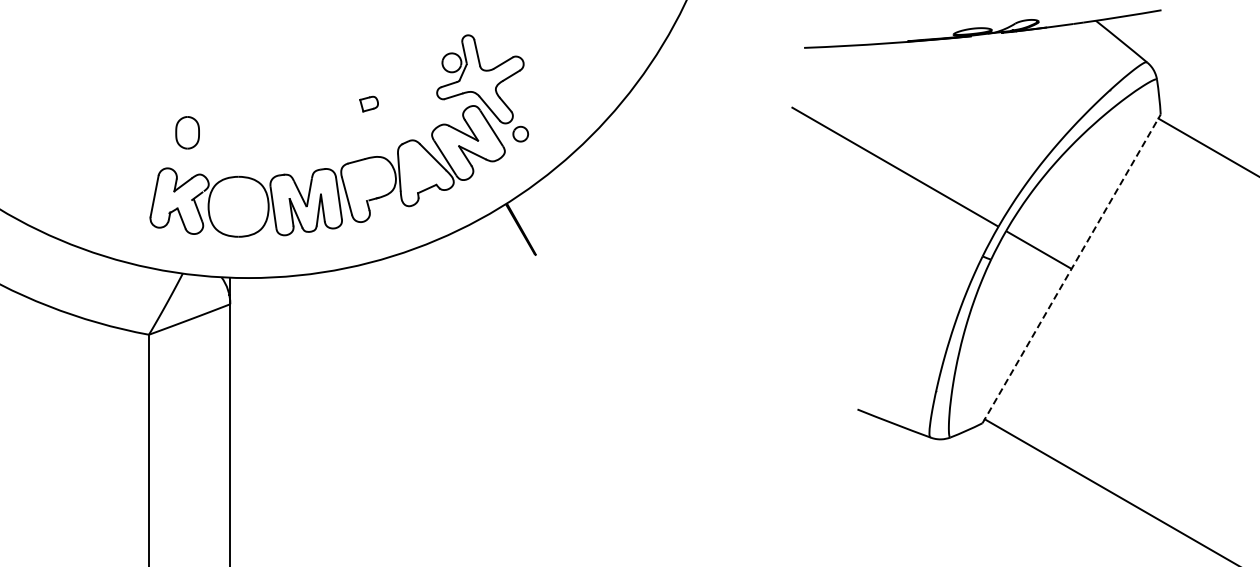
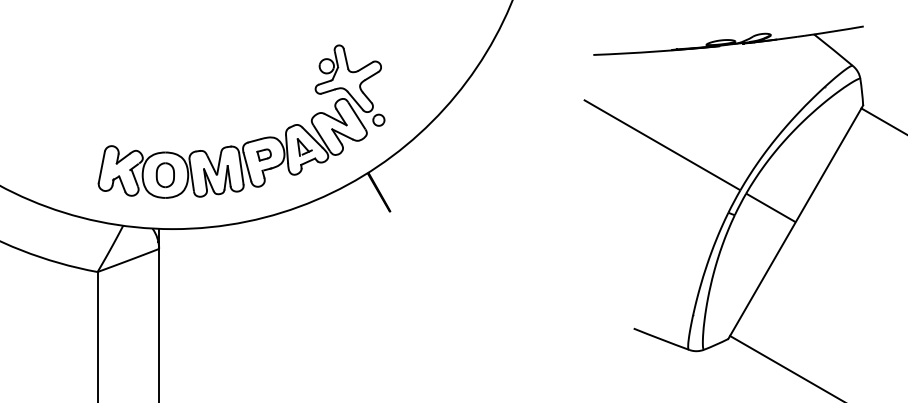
part: (368, 103) -> (263, 154), moved
part: (187, 132) -> (165, 174), moved
part: (422, 170) -> (304, 147), added
line: (1071, 268) -> (795, 221), dashed -> solid

